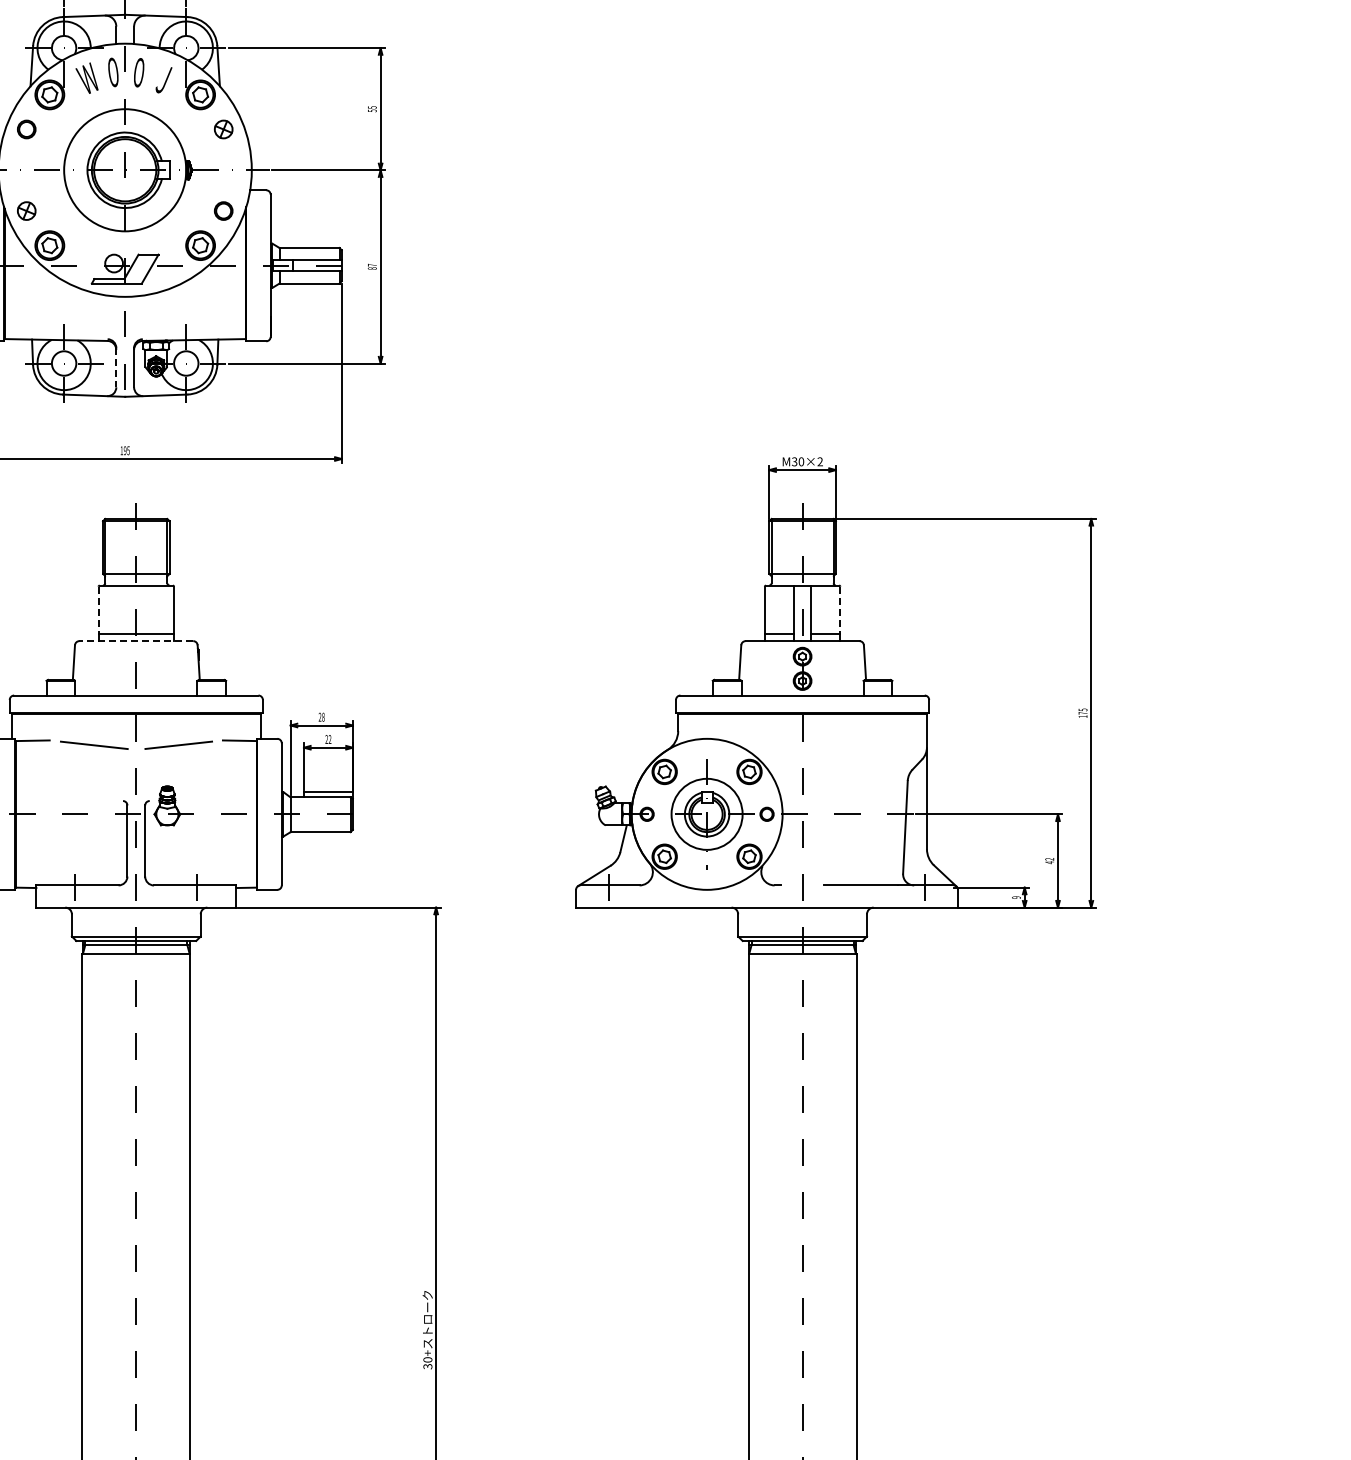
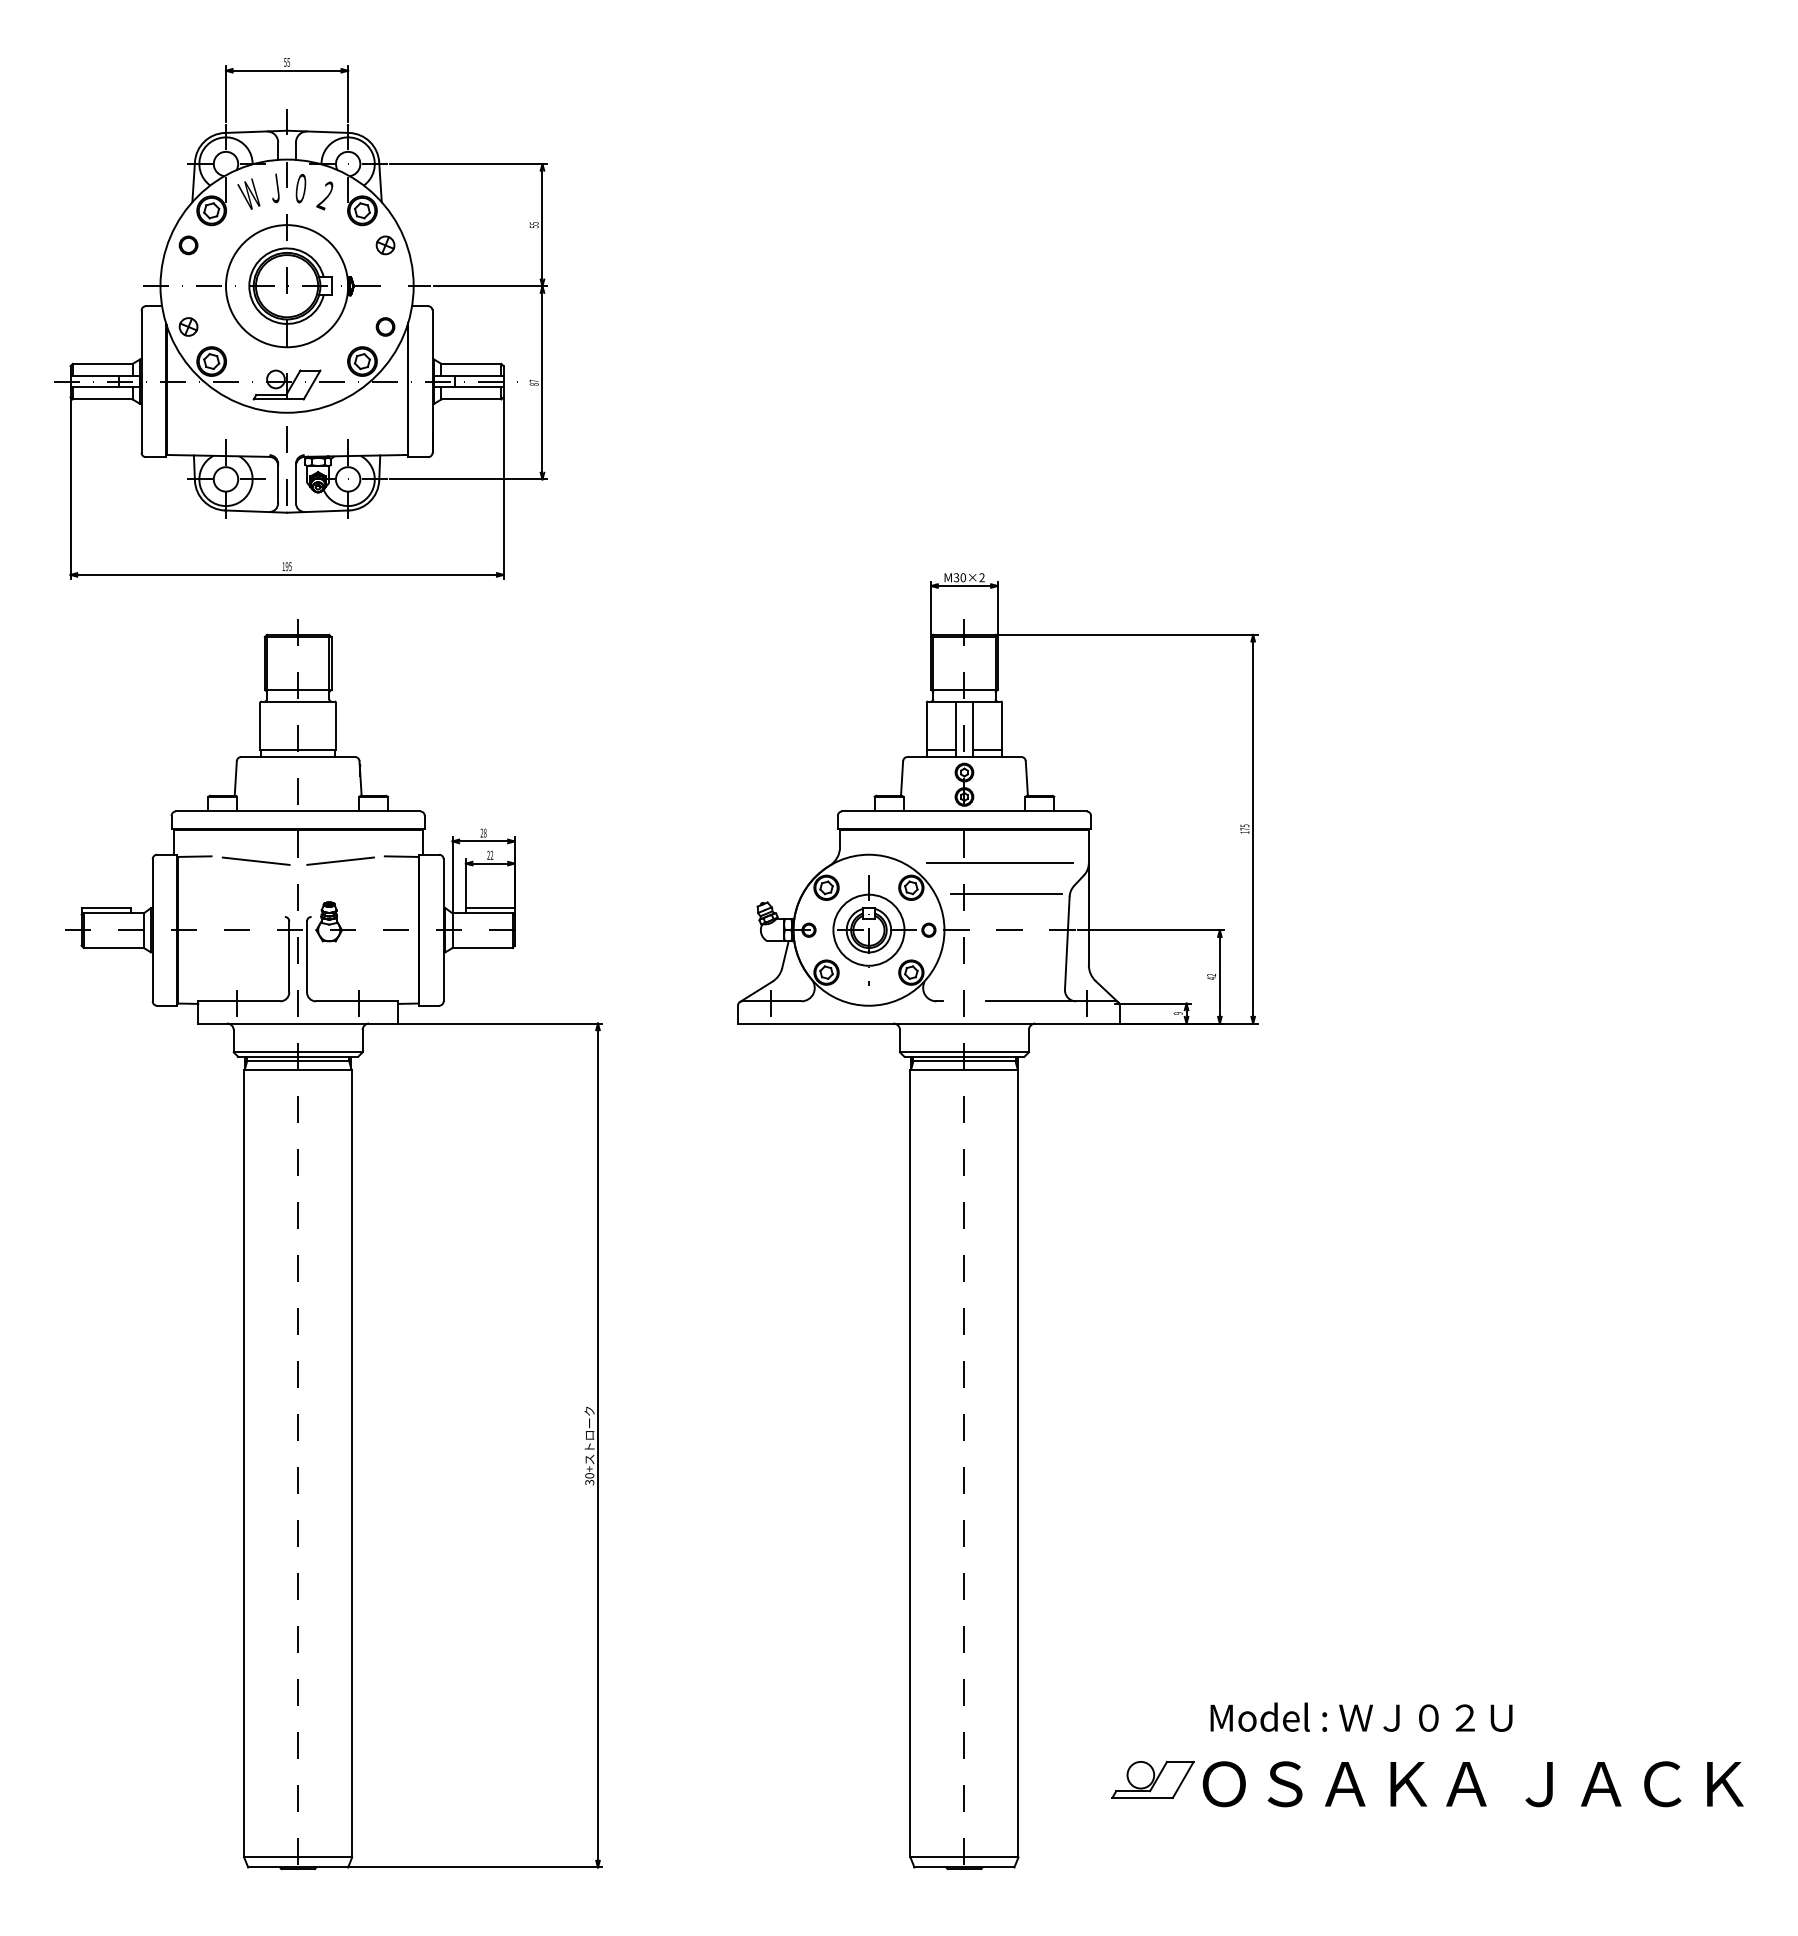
text: (113, 72) -> (275, 188), ０ -> Ｊ
text: (163, 79) -> (325, 195), Ｊ -> ２
line: (116, 367) -> (278, 483), dashed -> solid
line: (98, 610) -> (260, 726), dashed -> solid
line: (840, 610) -> (1002, 726), dashed -> solid
line: (136, 641) -> (298, 757), dashed -> solid
line: (837, 747) -> (999, 863), added
line: (844, 777) -> (1006, 893), added

